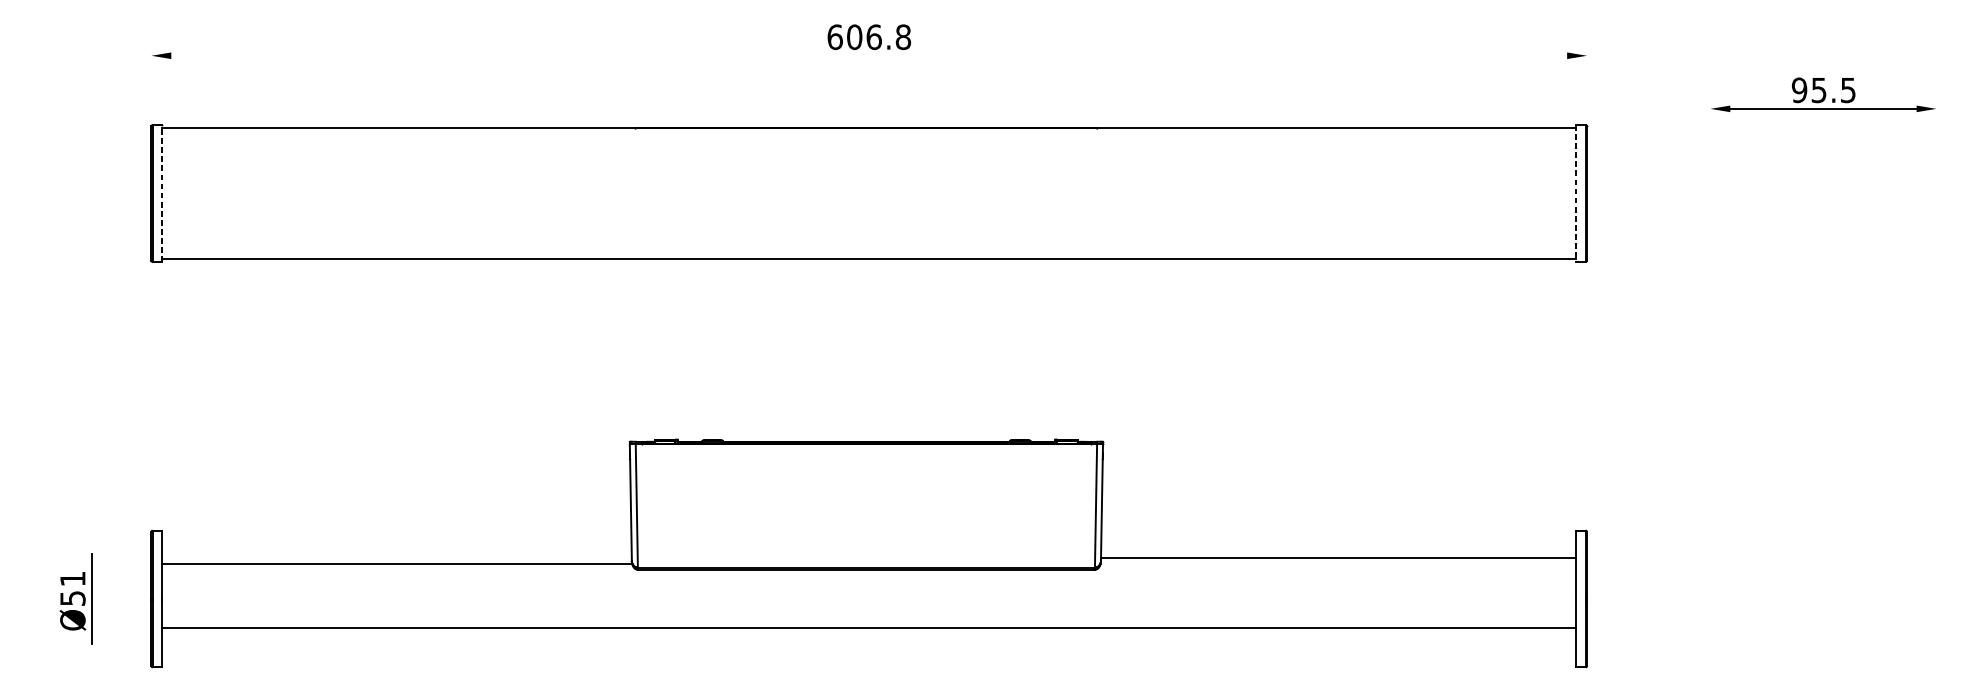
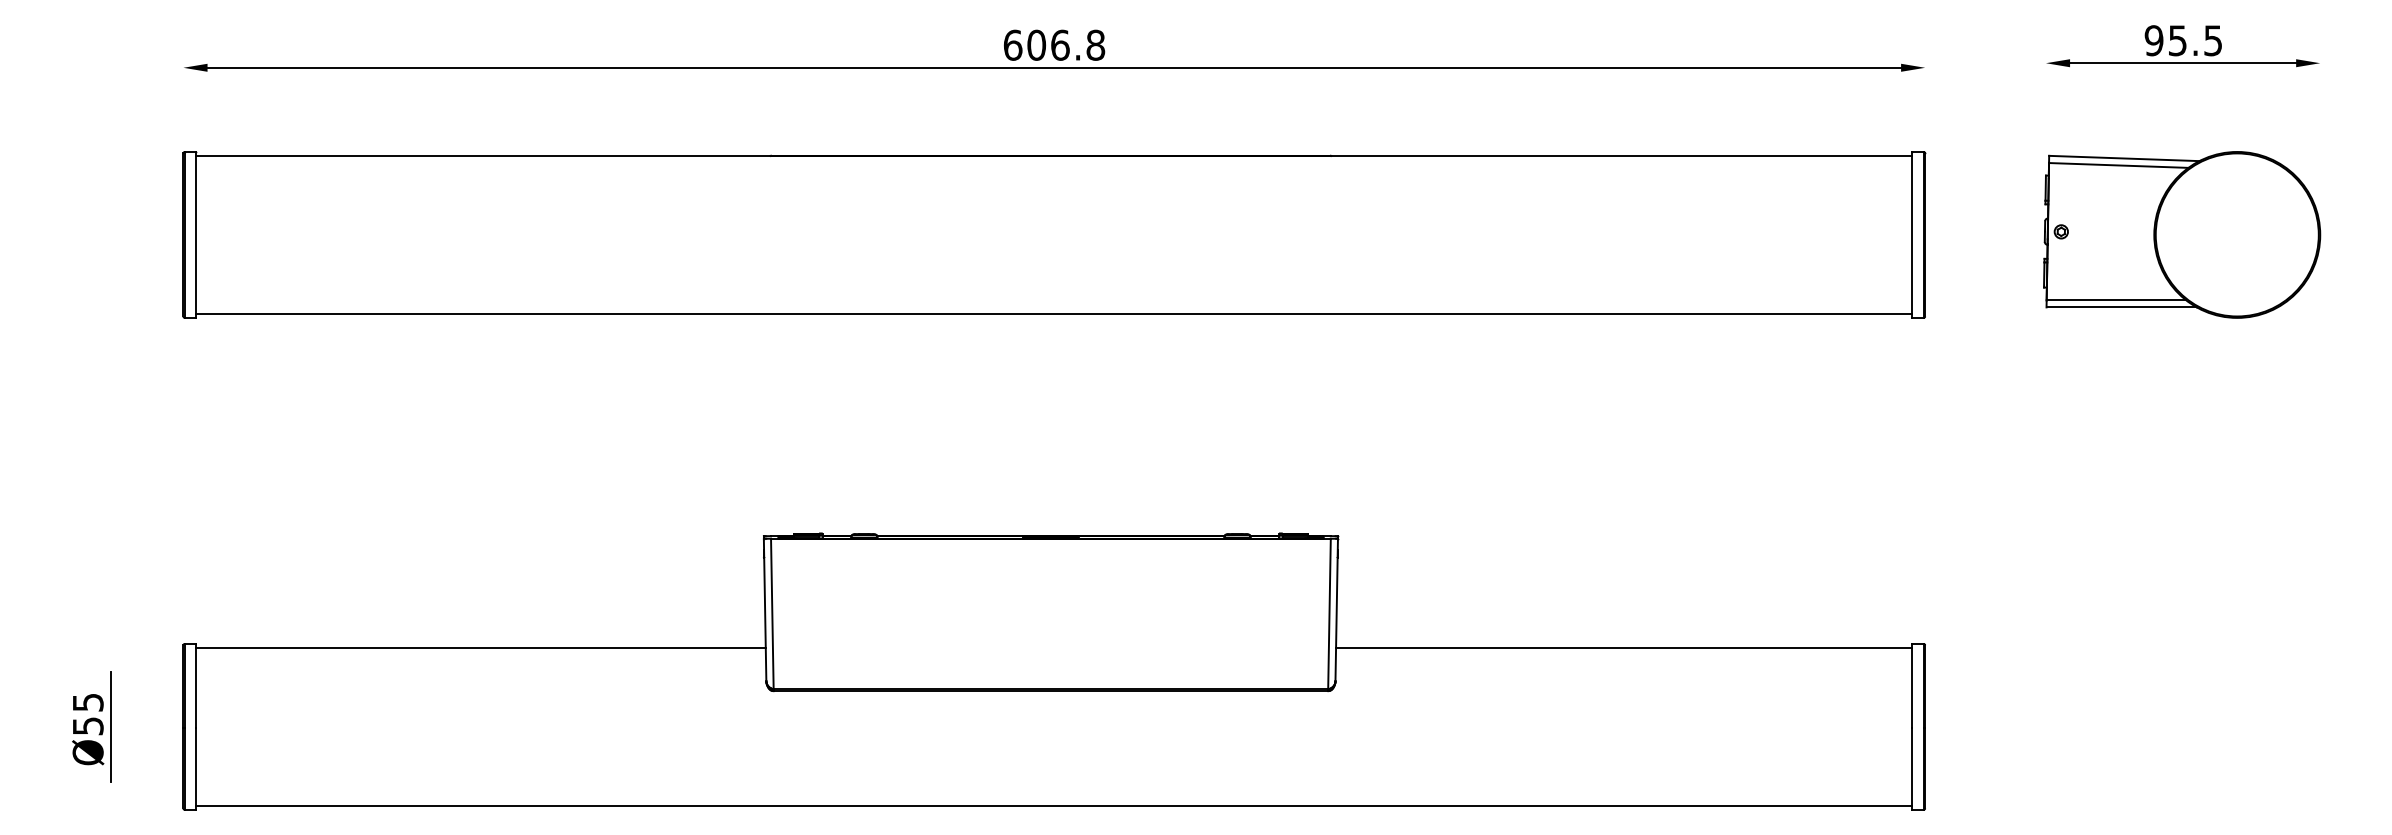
line: (869, 55) -> (1054, 67), added
part: (1822, 95) -> (2182, 46), moved
line: (162, 193) -> (196, 234), dashed -> solid
line: (1576, 193) -> (1912, 234), dashed -> solid
part: (1799, 193) -> (2182, 234), added
line: (1339, 557) -> (1624, 647), moved
line: (396, 563) -> (480, 647), moved
text: (73, 578) -> (88, 702), Ø51 -> Ø55
line: (869, 627) -> (1054, 805), moved

